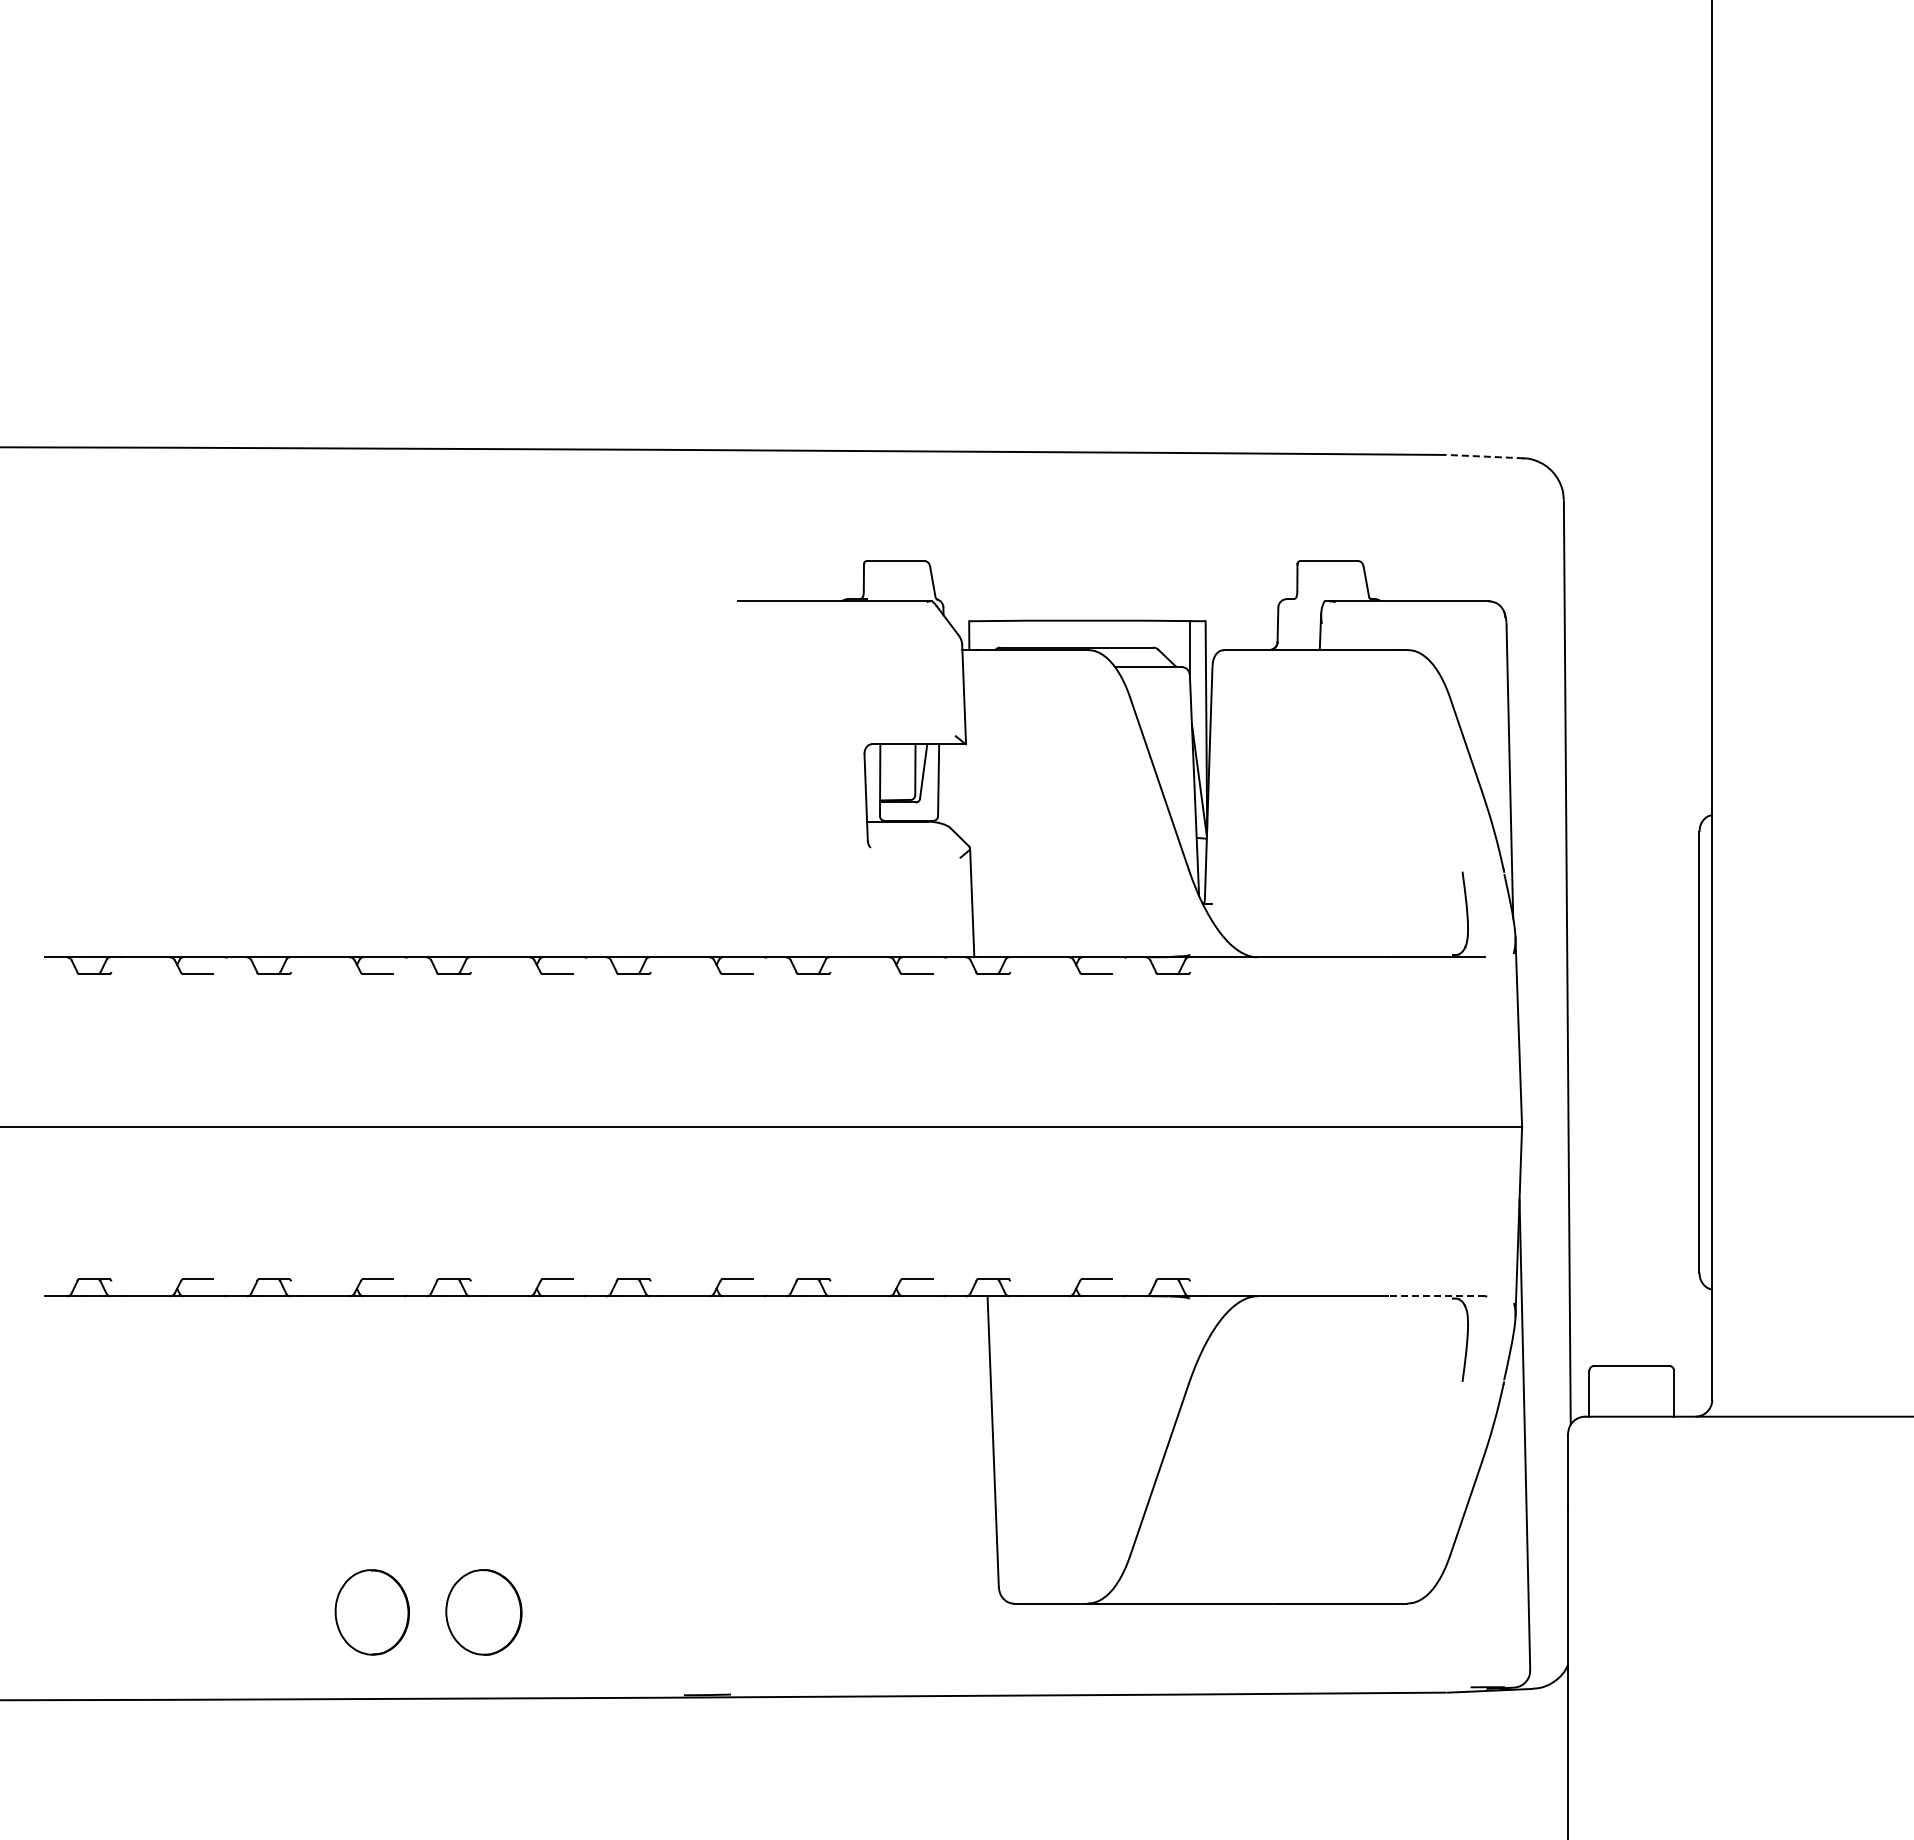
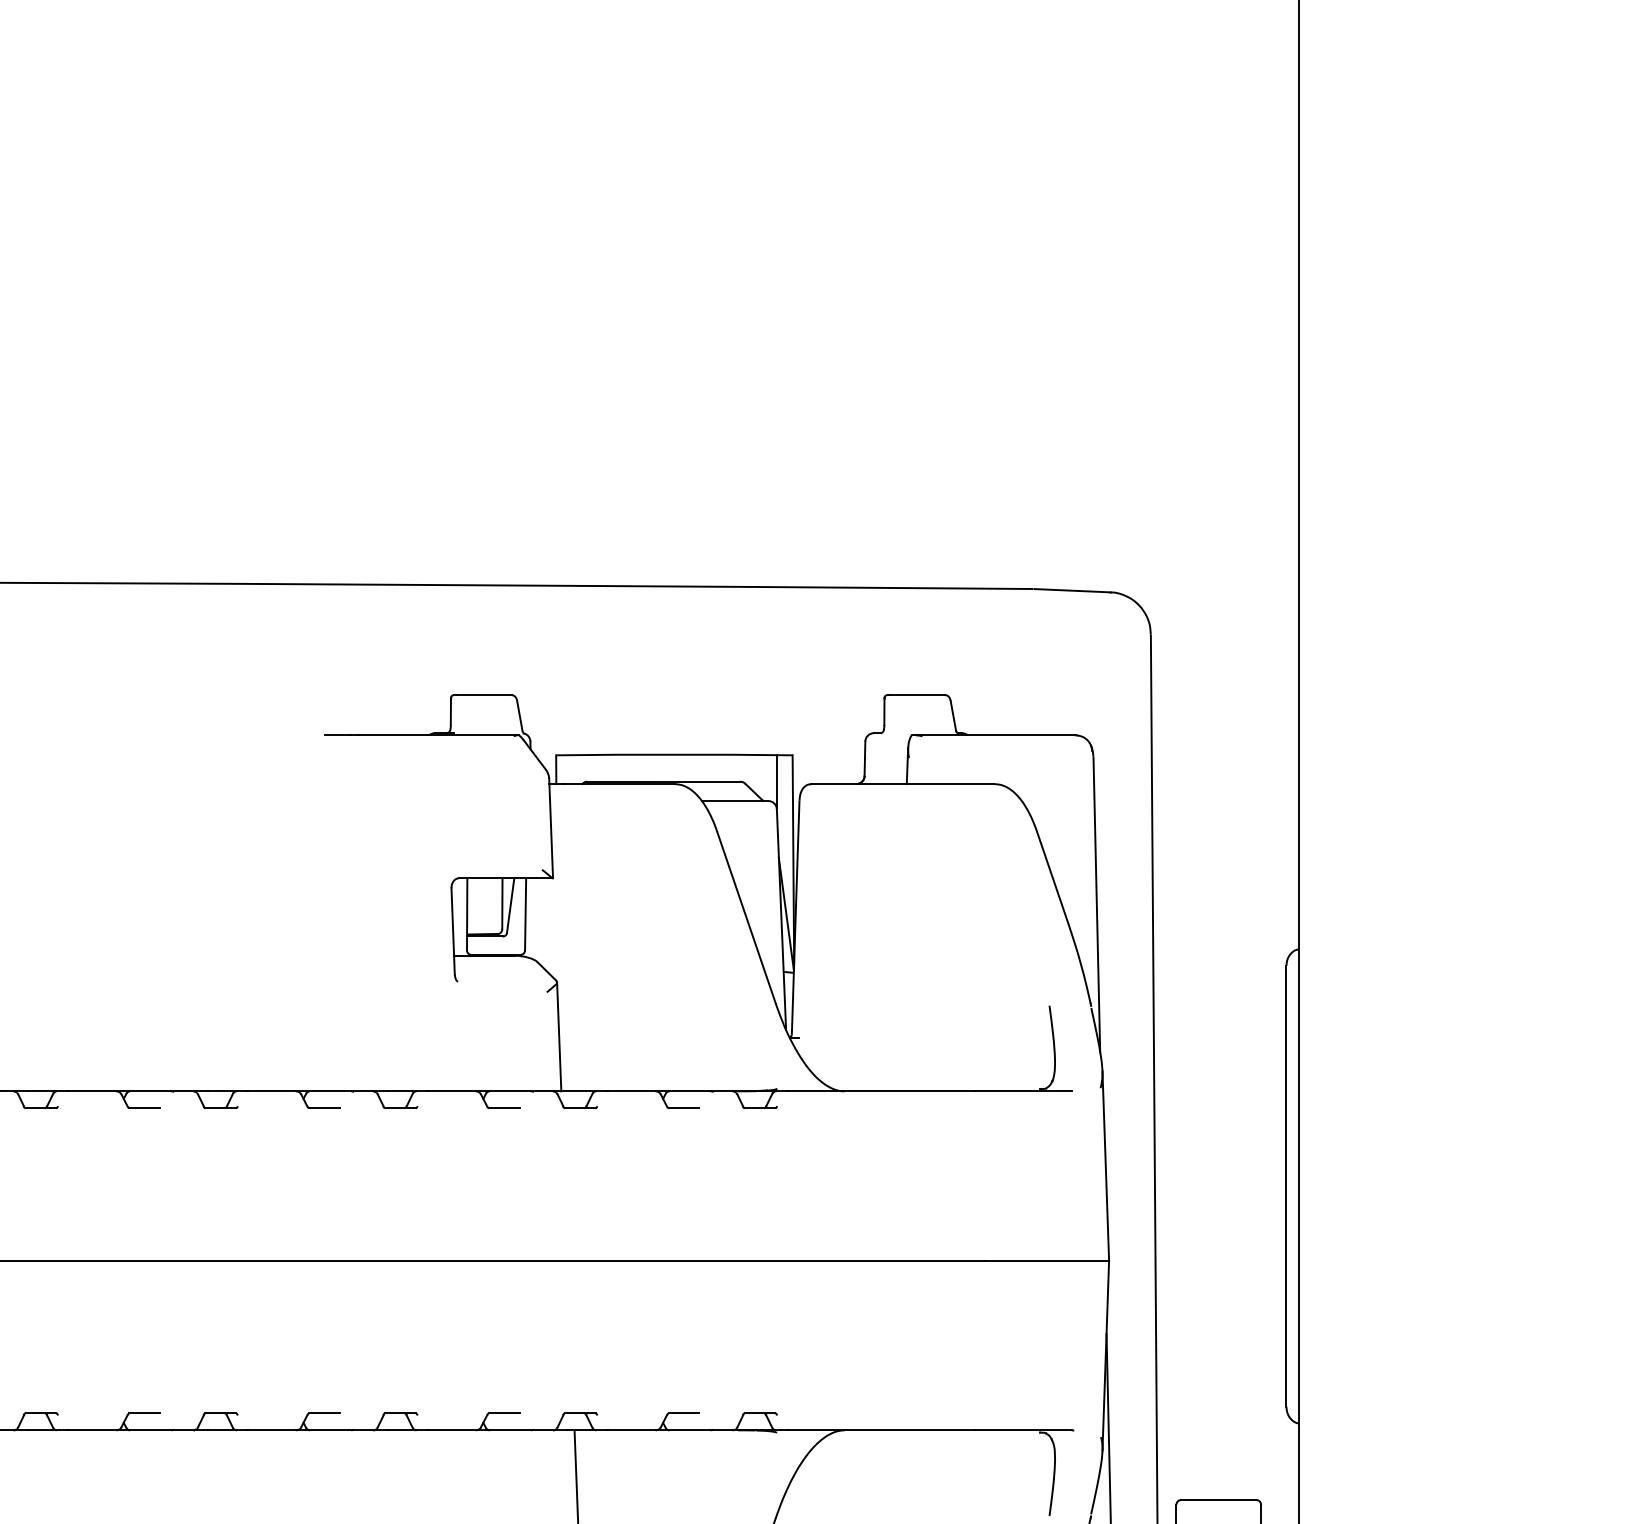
line: (1485, 456) -> (1072, 590), dashed -> solid
line: (1436, 1296) -> (1023, 1430), dashed -> solid

